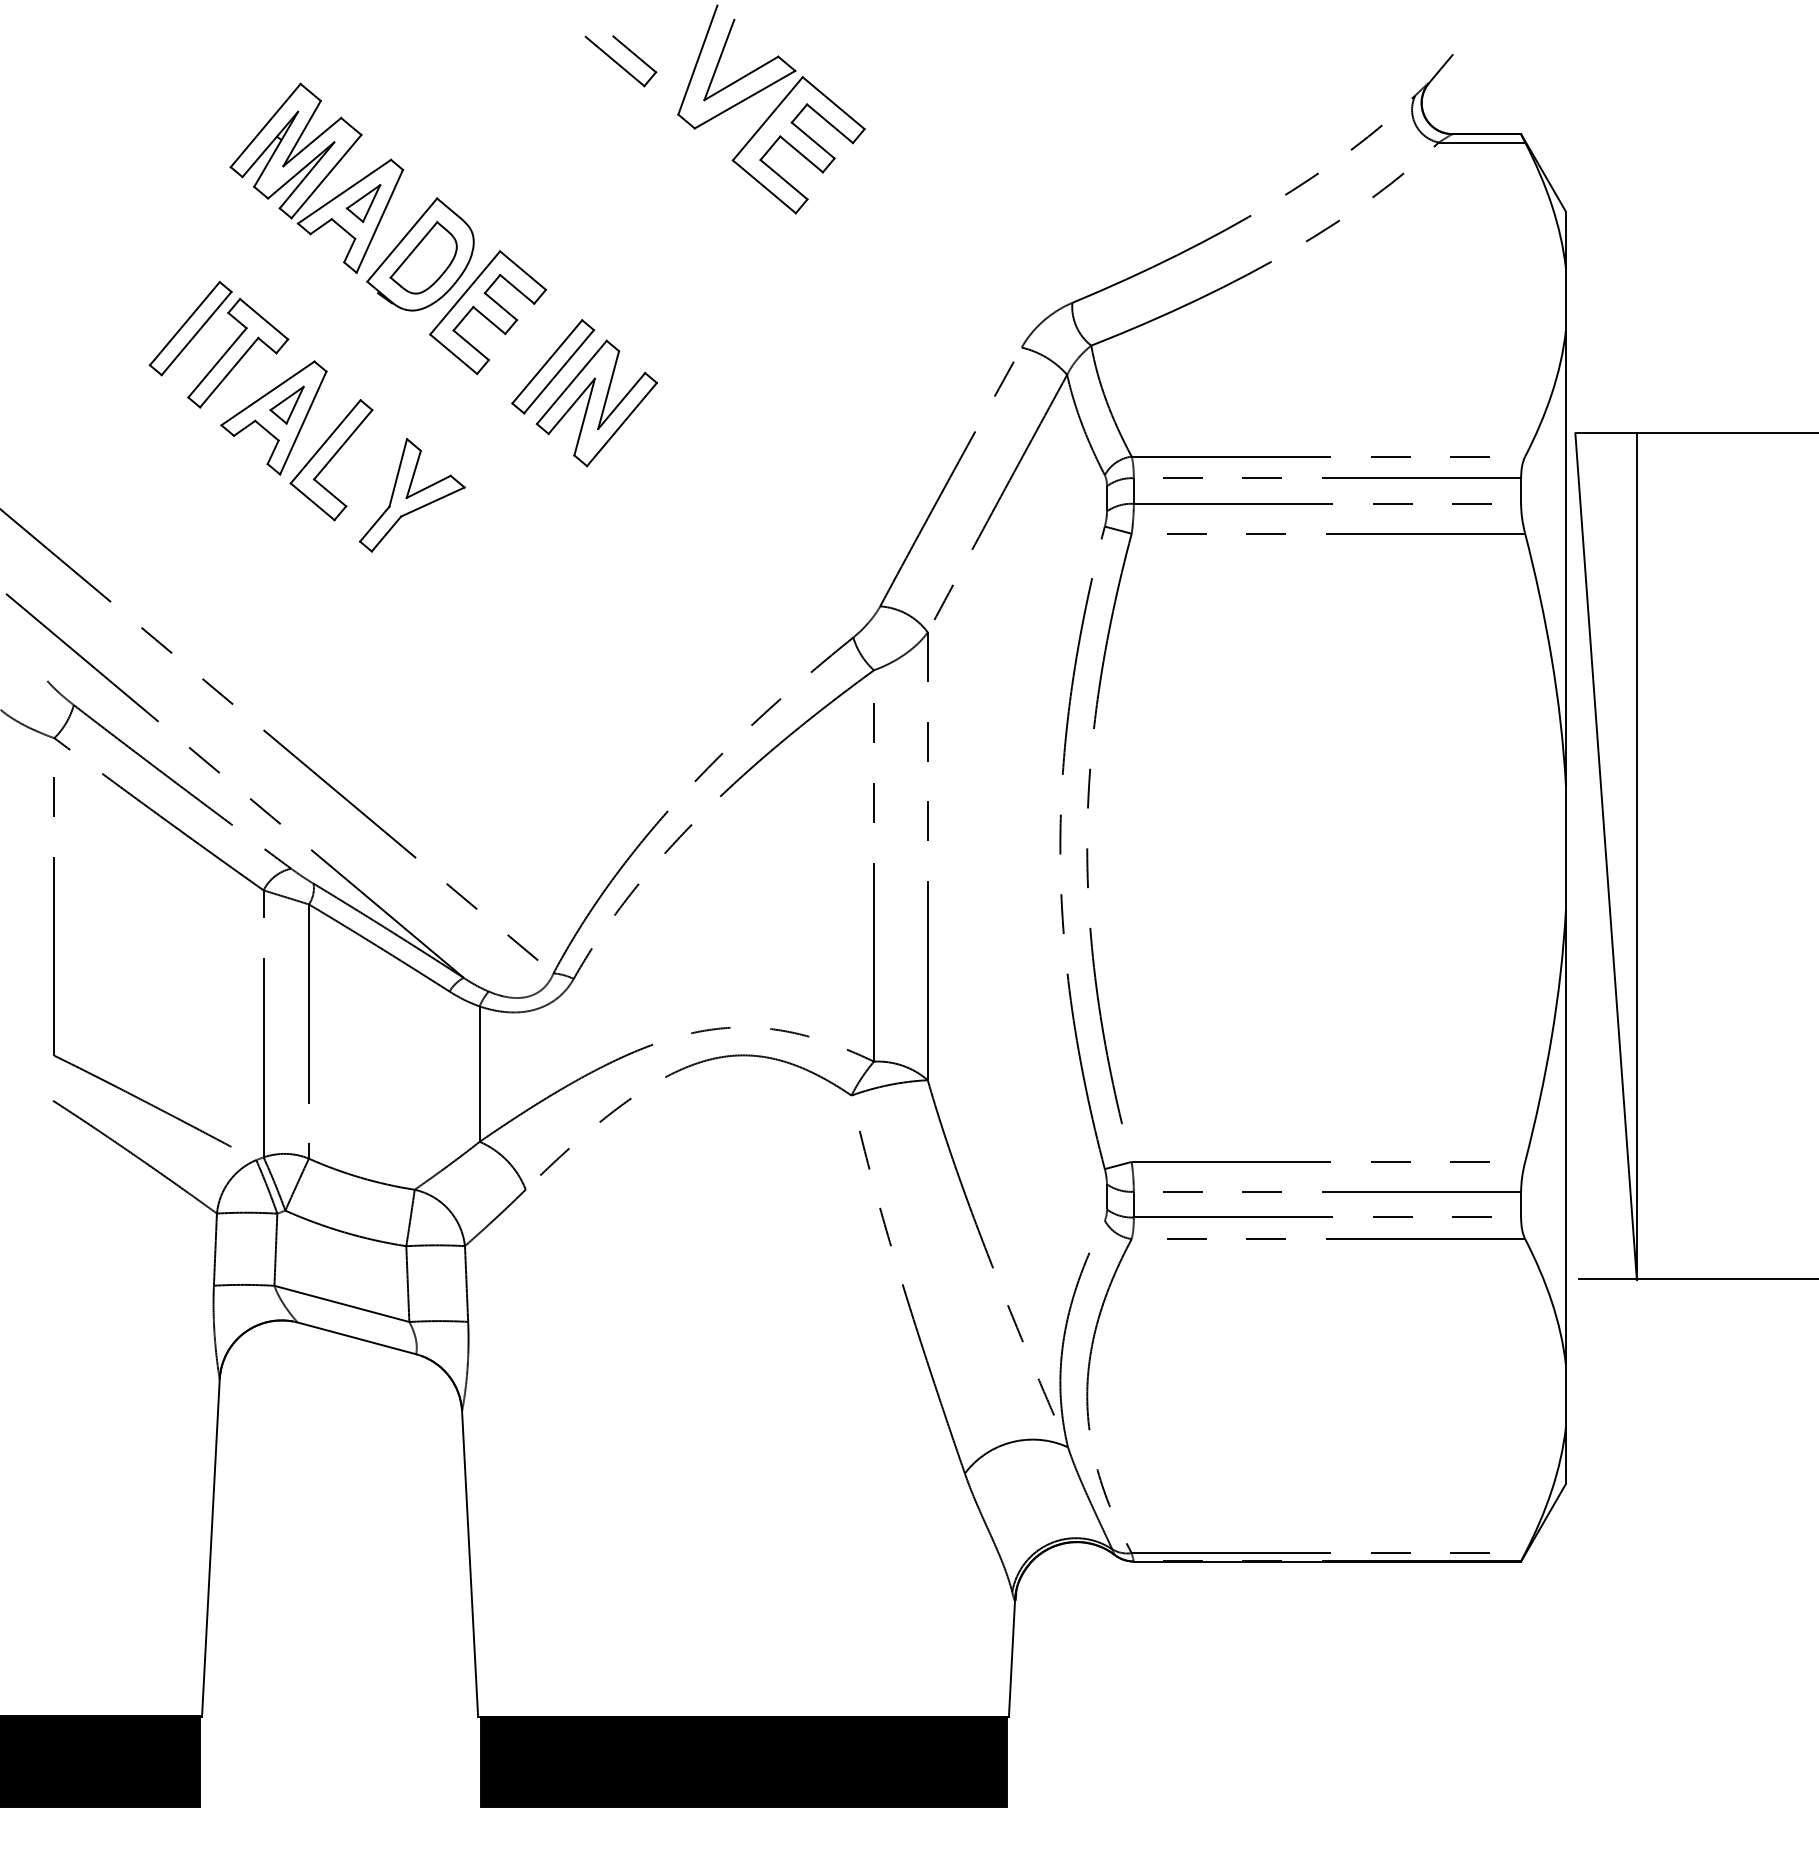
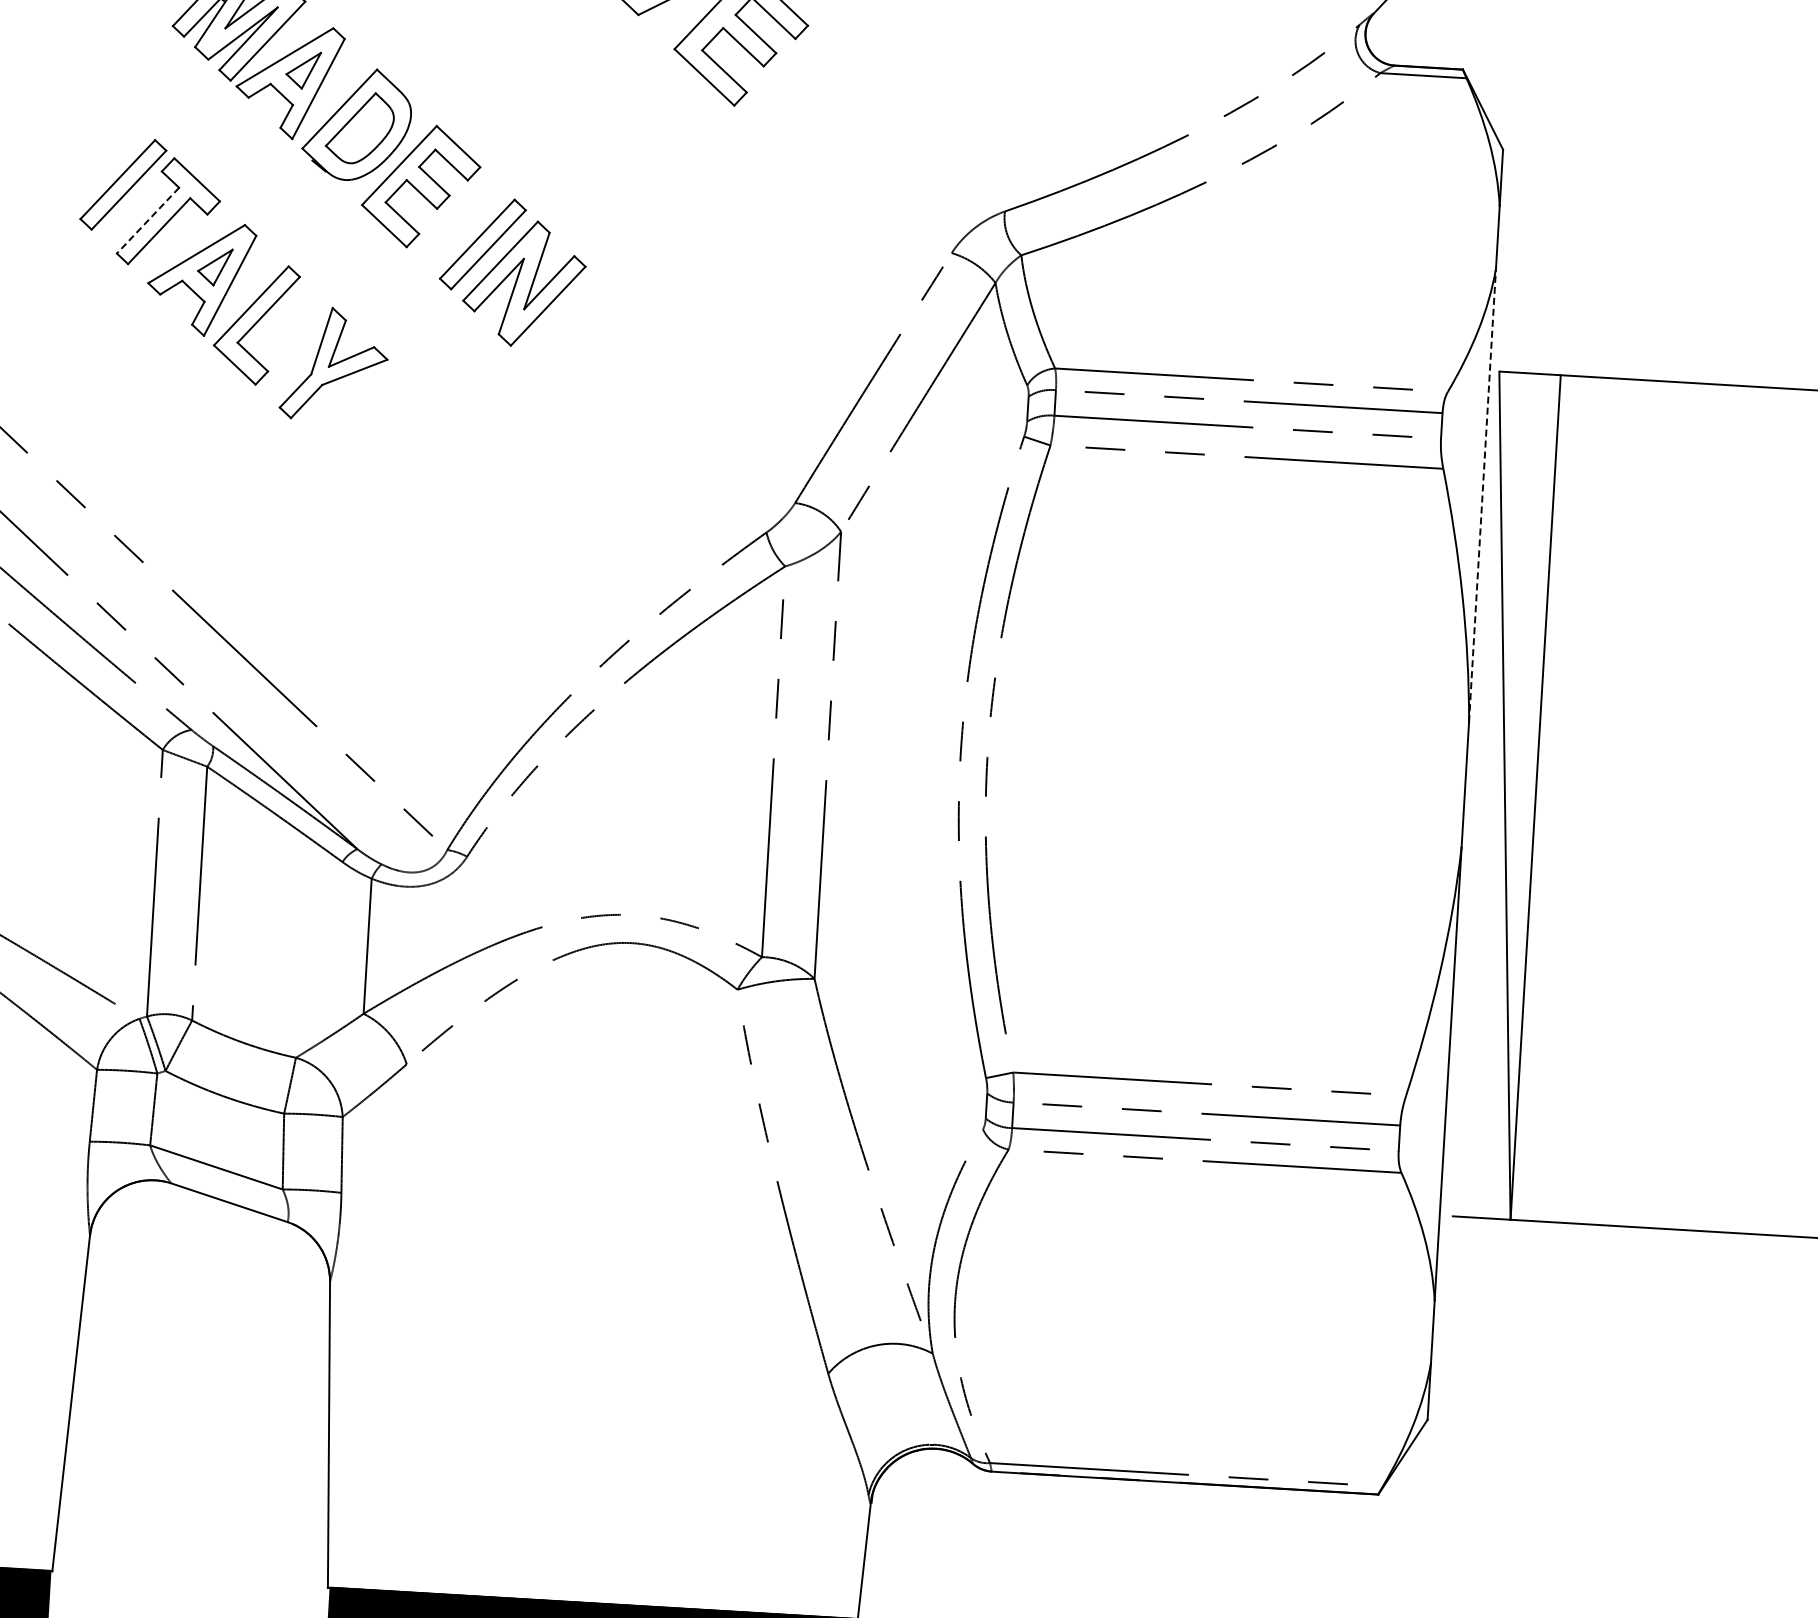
line: (217, 363) -> (148, 221), solid -> dashed
line: (1565, 557) -> (1482, 494), solid -> dashed

